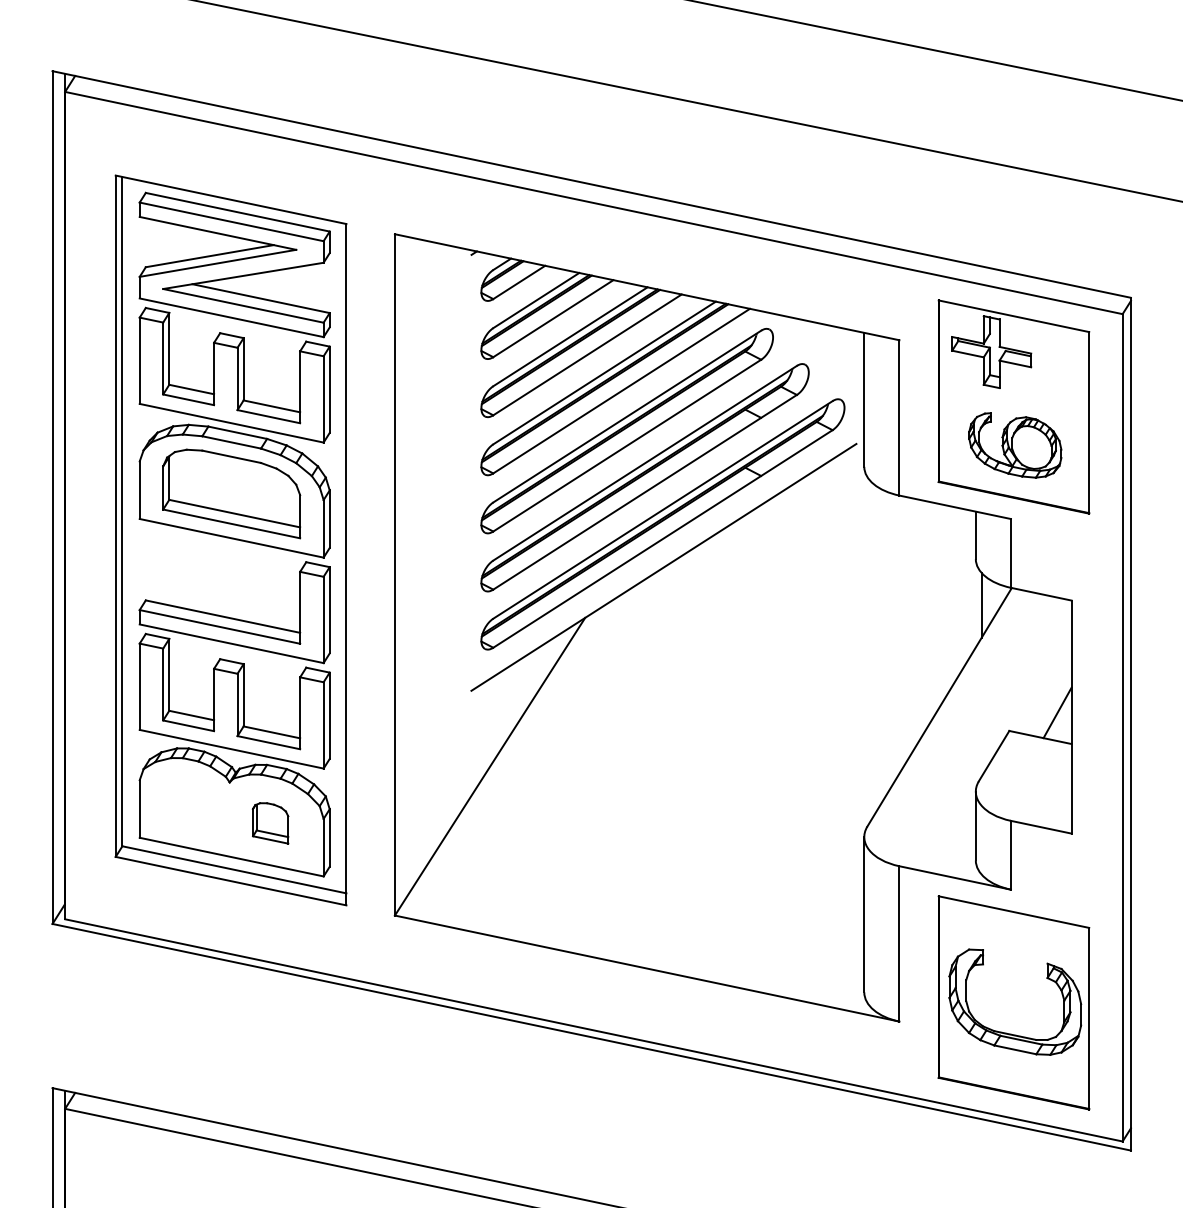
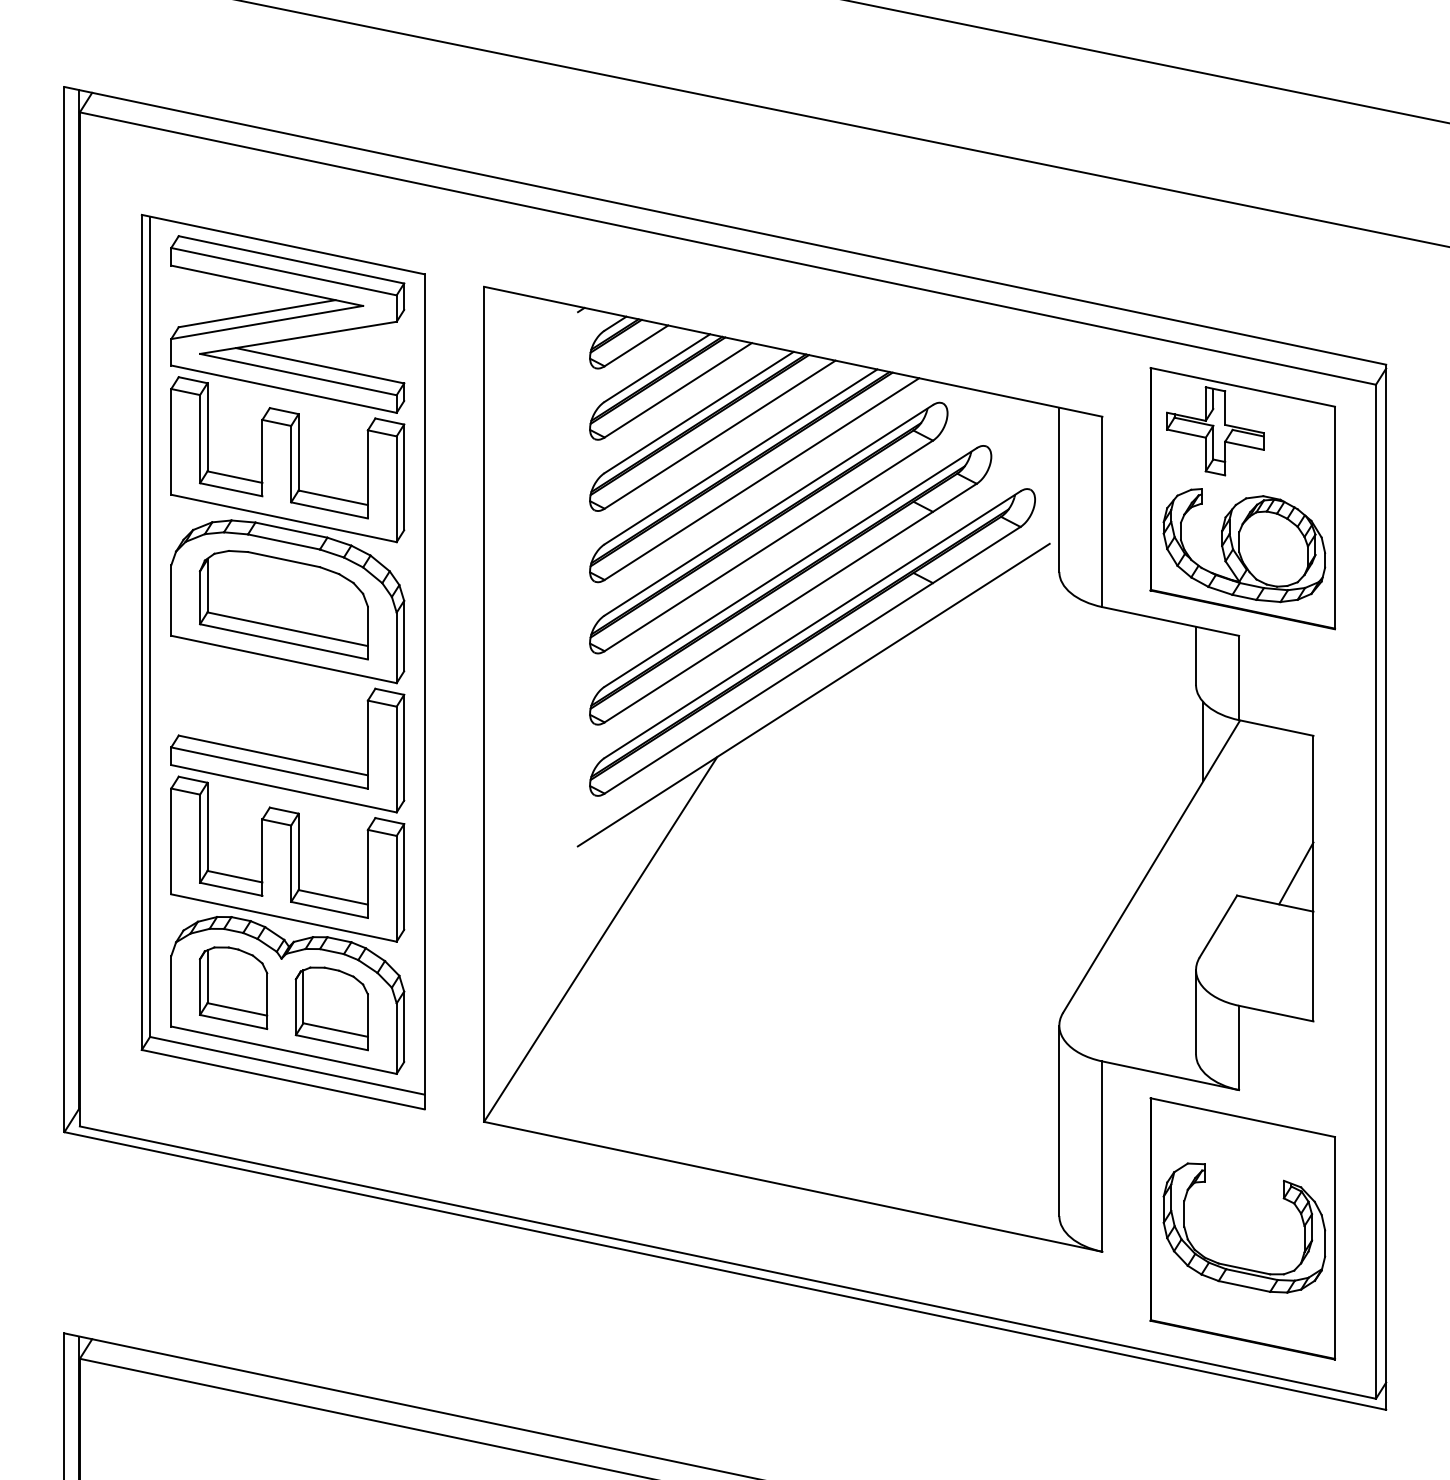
part: (1015, 445) -> (1244, 545), size x1.43
part: (190, 806) -> (233, 988), added
part: (270, 823) -> (331, 1008), size x1.67

